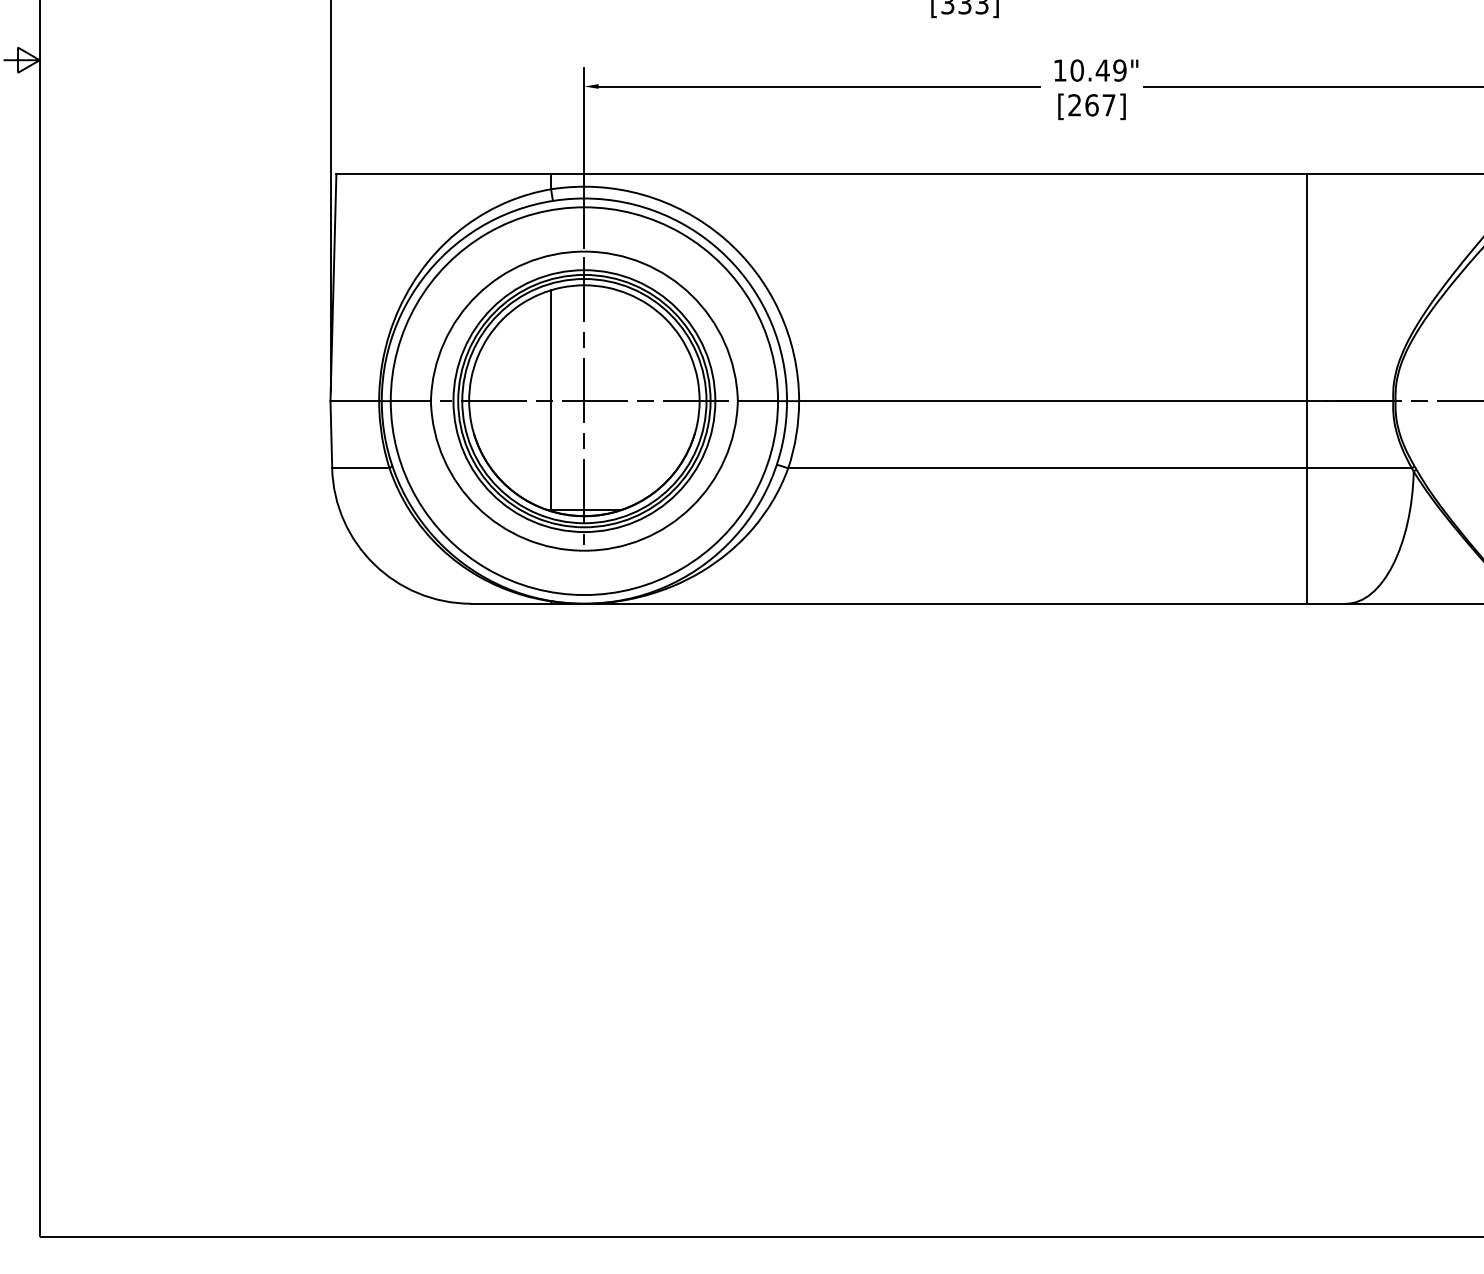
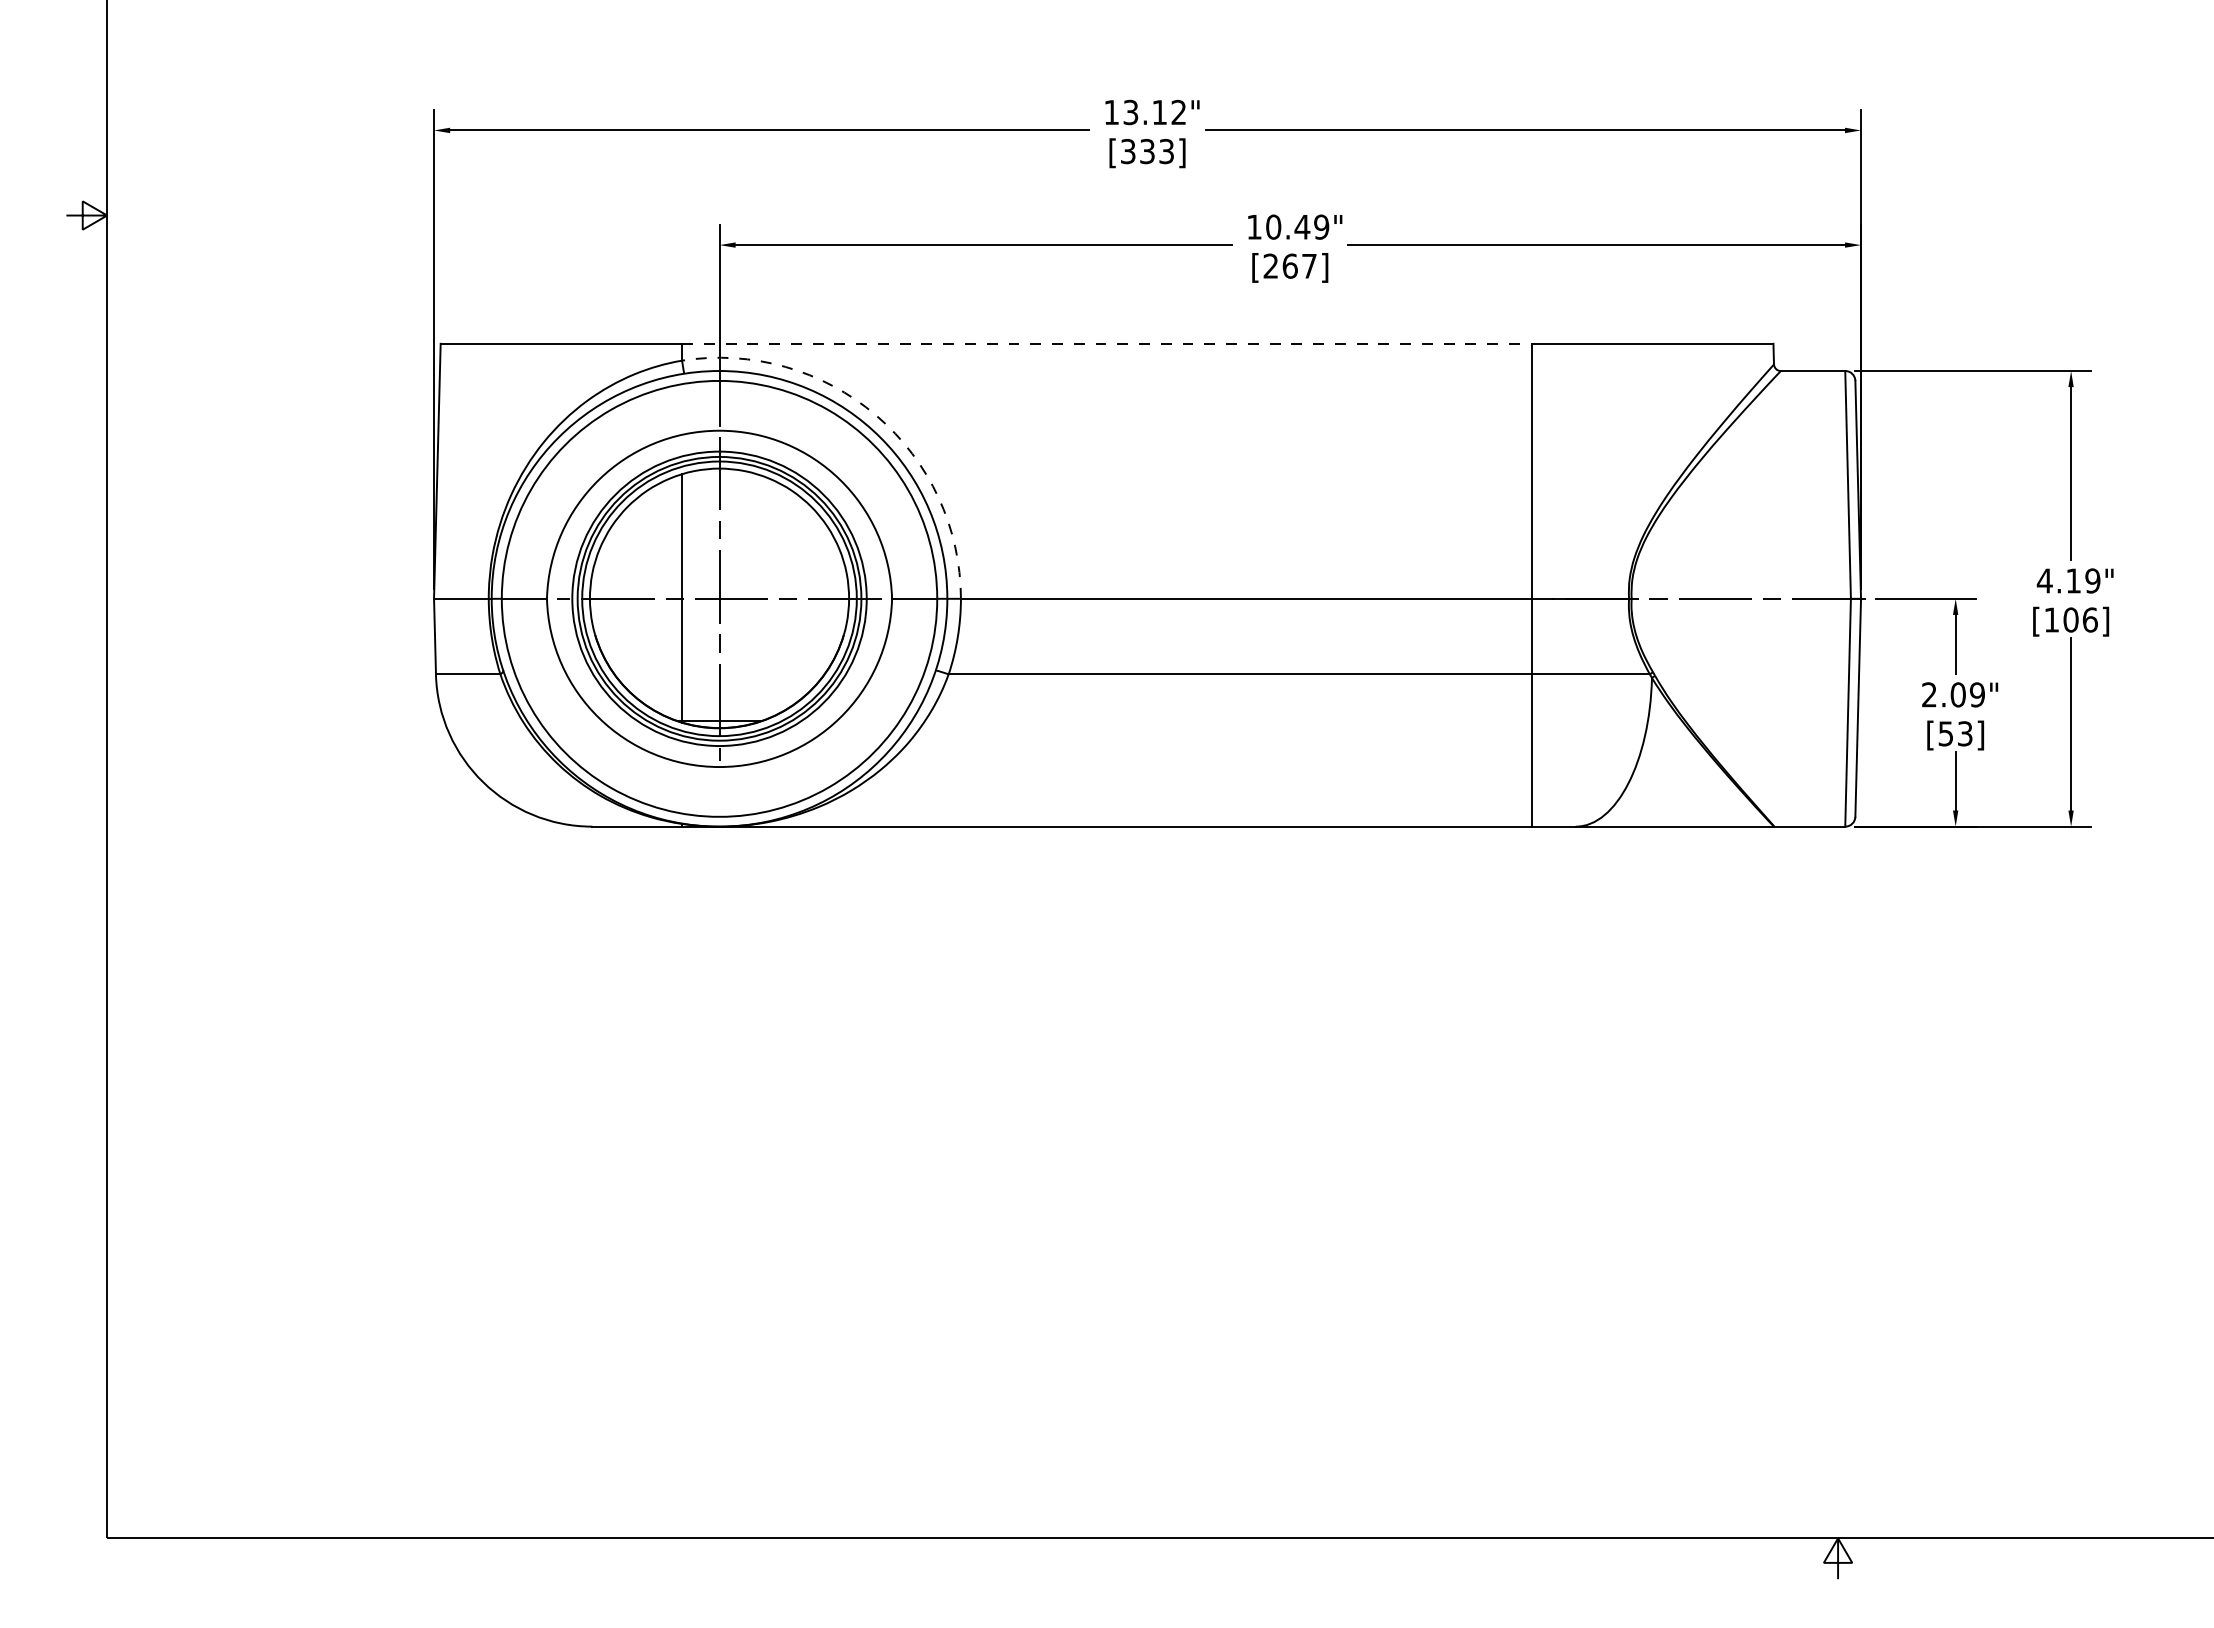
line: (929, 174) -> (1107, 343), solid -> dashed
arc: (724, 238) -> (876, 415), solid -> dashed

